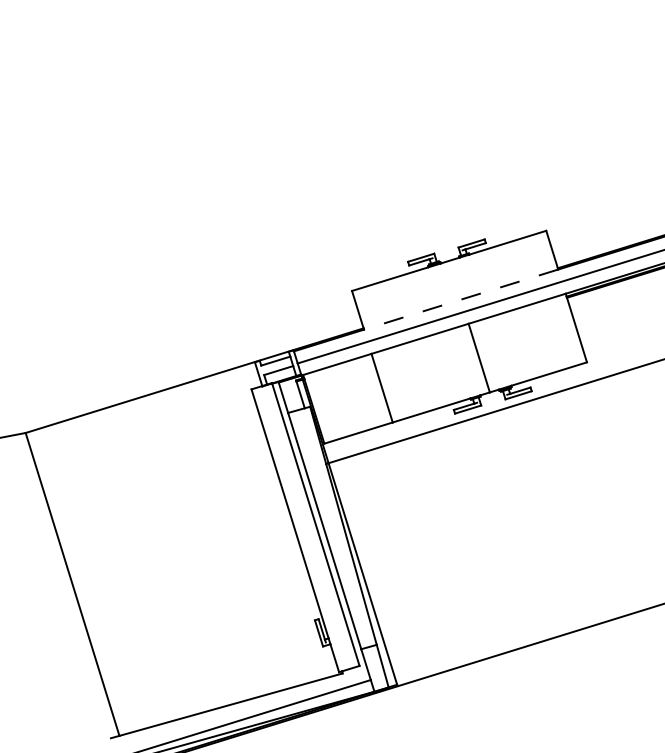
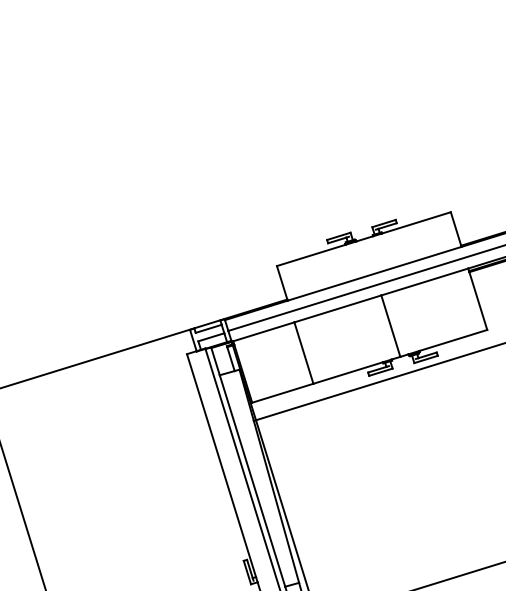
line: (461, 299) -> (374, 273), dashed -> solid

